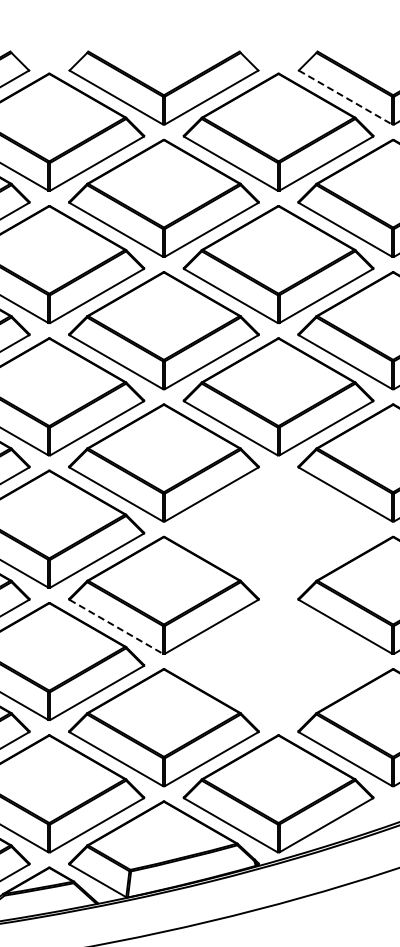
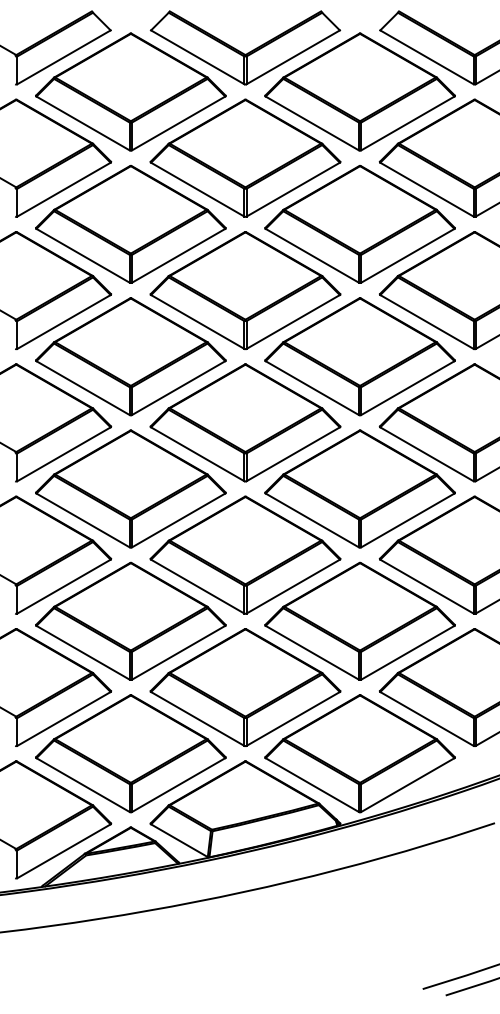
line: (344, 97) -> (426, 57), dashed -> solid
part: (277, 528) -> (359, 488), added
line: (115, 626) -> (197, 586), dashed -> solid
part: (277, 660) -> (359, 620), added

